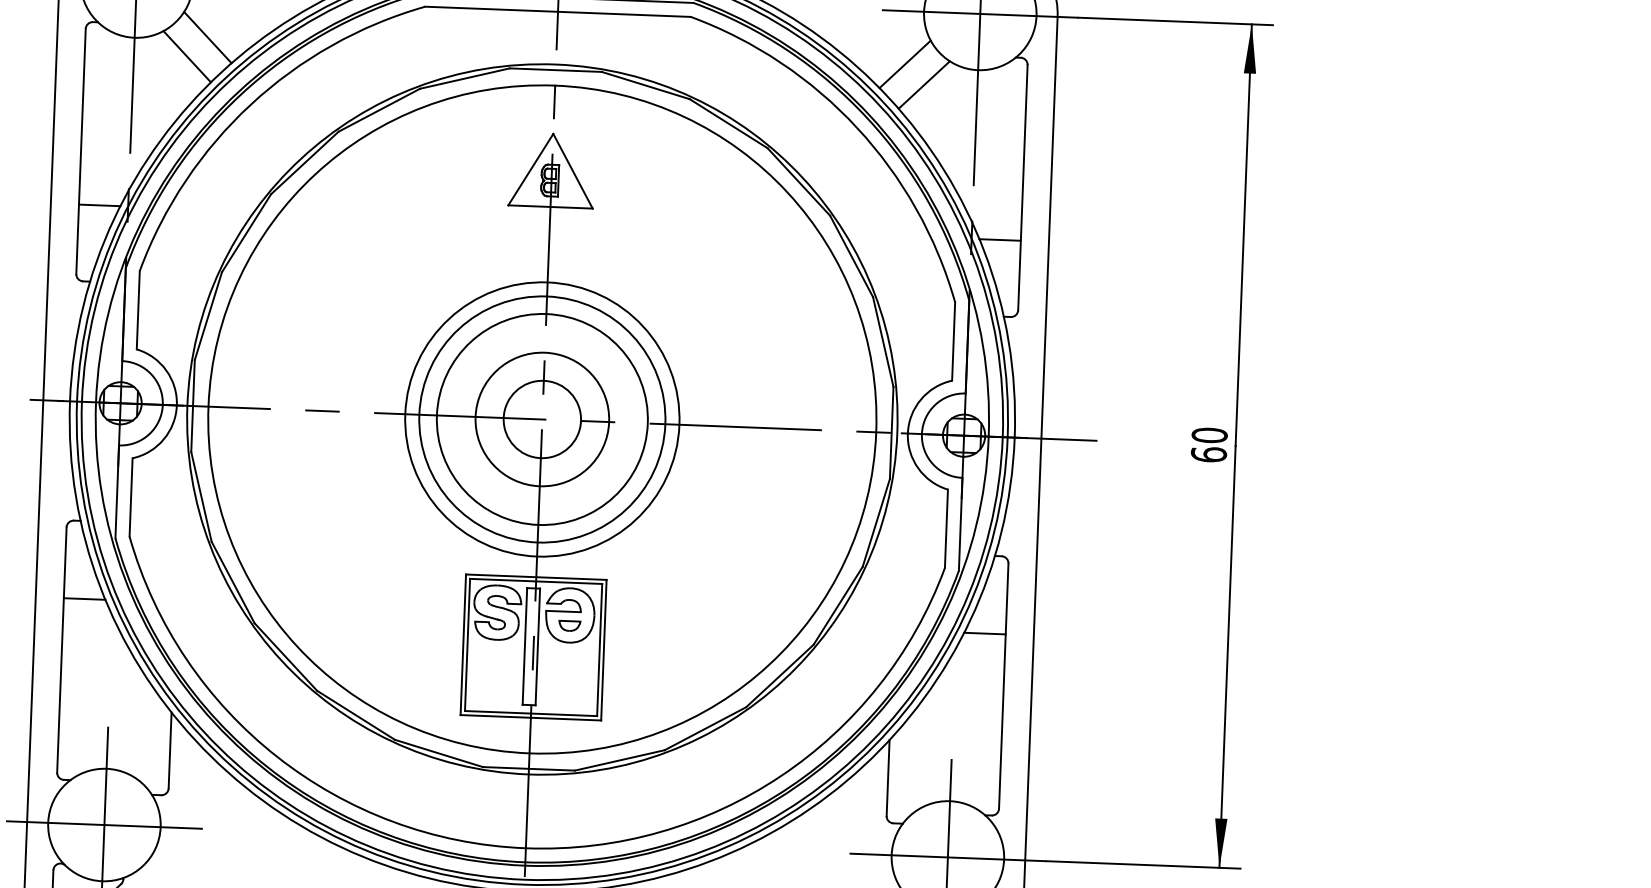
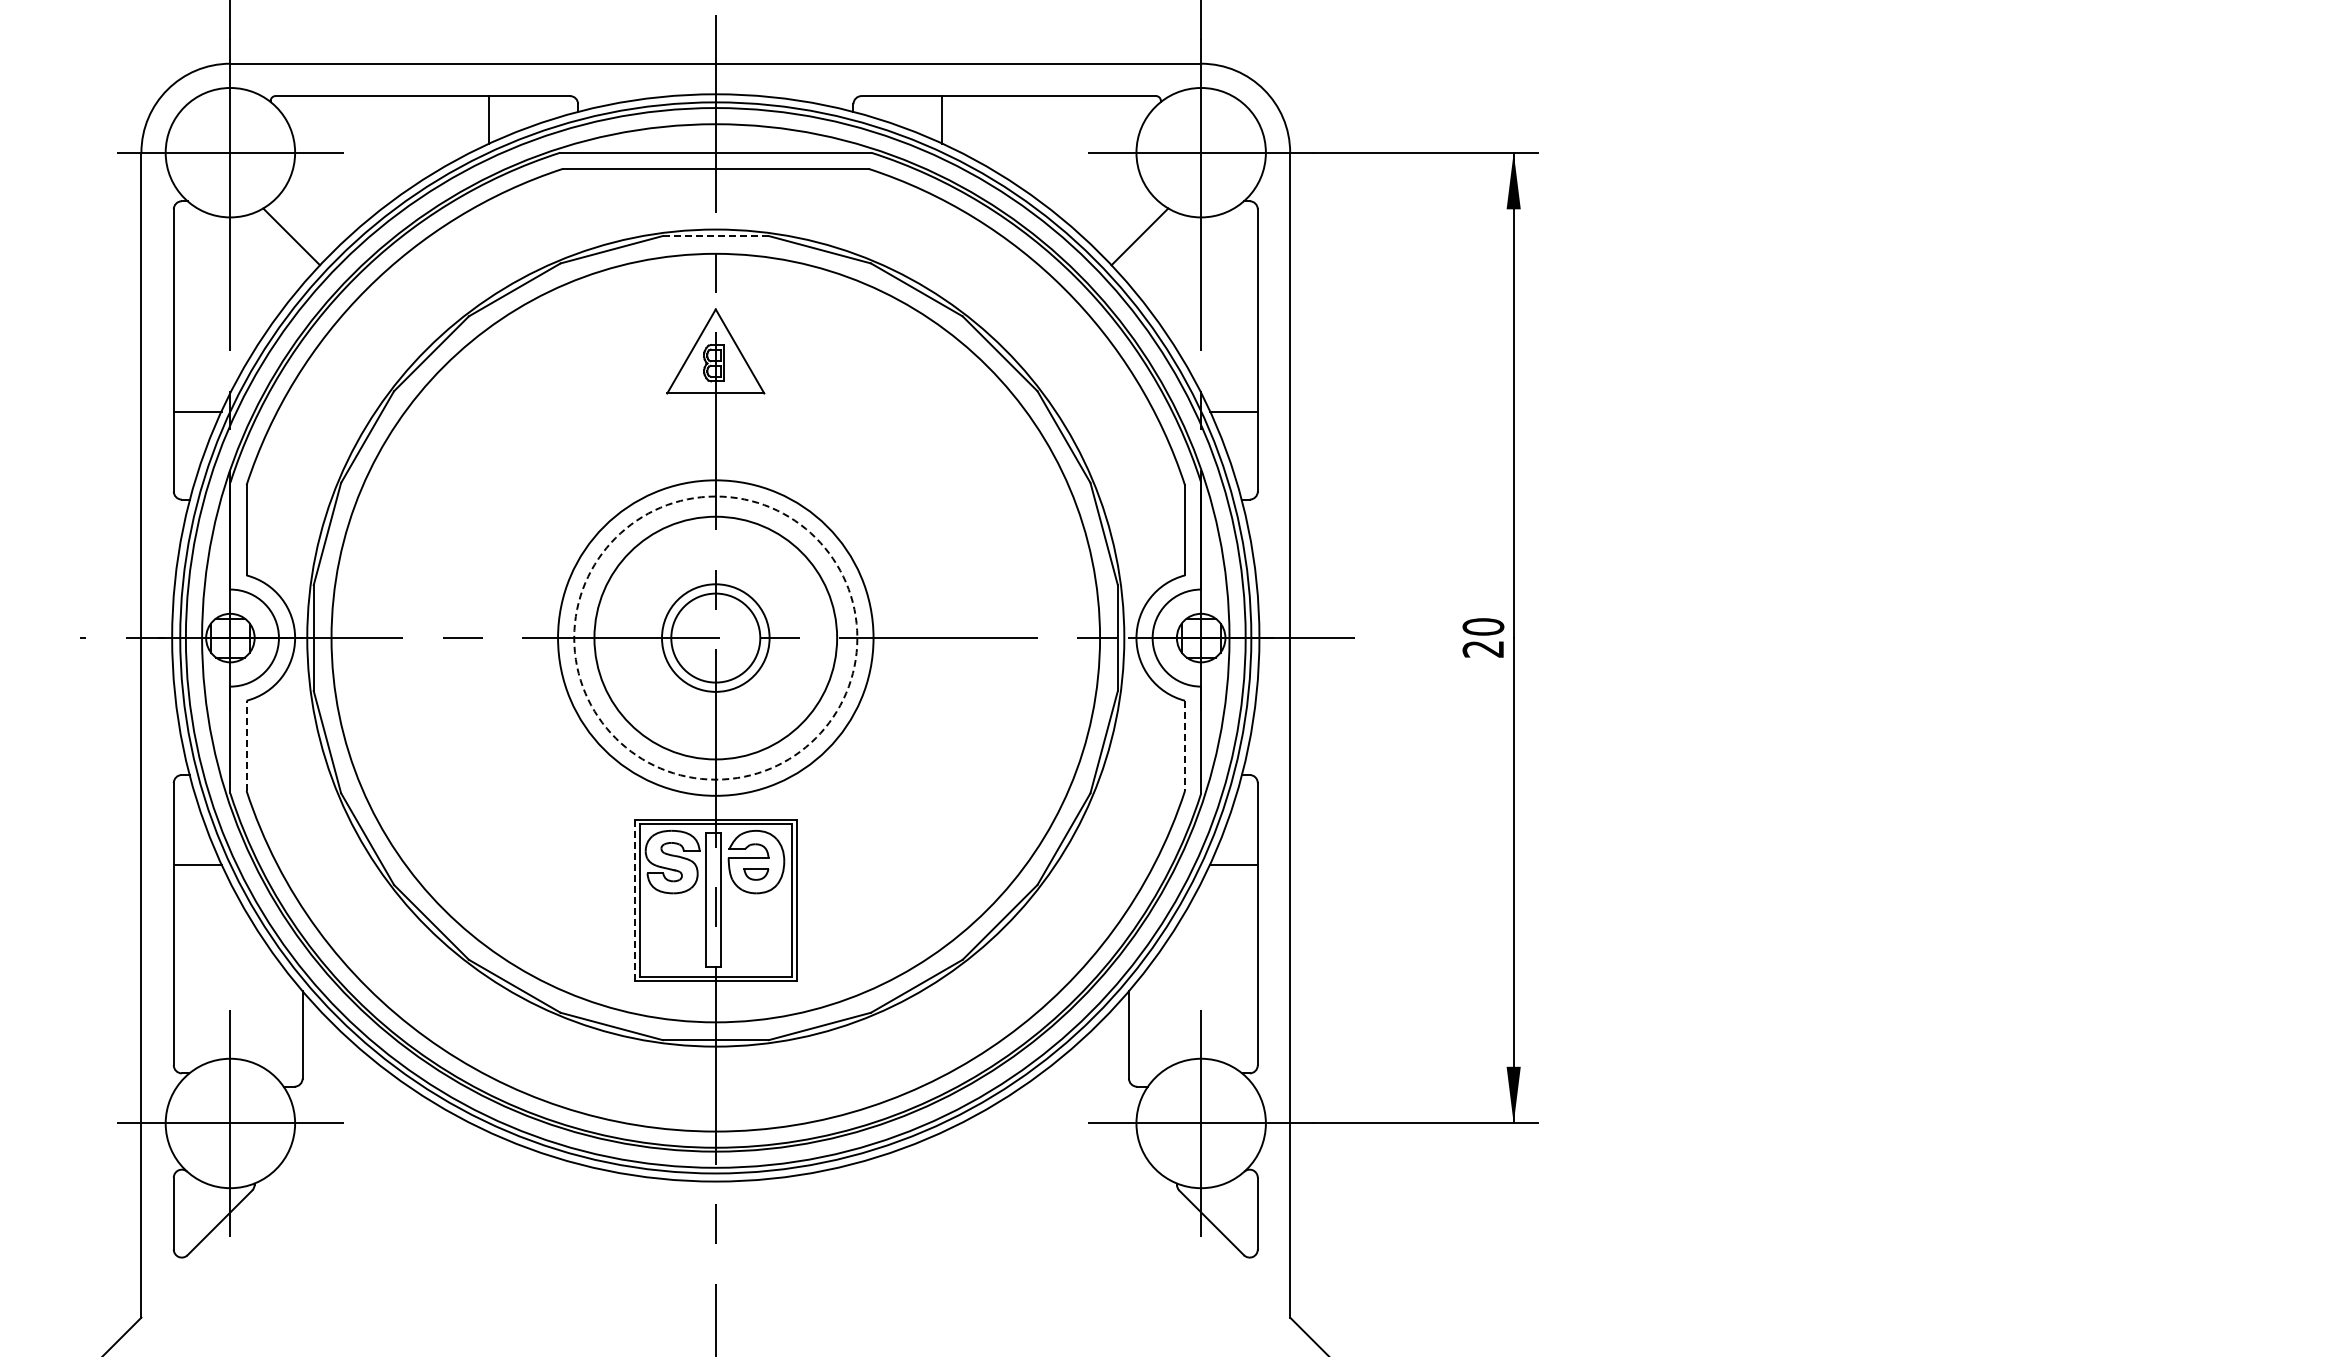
line: (207, 37) -> (314, 213), removed
line: (904, 63) -> (1116, 213), removed
line: (555, 70) -> (715, 236), solid -> dashed
circle: (542, 418) -> (715, 637), size x0.7
circle: (542, 418) -> (715, 637), solid -> dashed
text: (1209, 454) -> (1483, 648), 60 -> 20
line: (131, 497) -> (246, 745), solid -> dashed
line: (946, 529) -> (1185, 746), solid -> dashed
line: (462, 644) -> (634, 900), solid -> dashed

